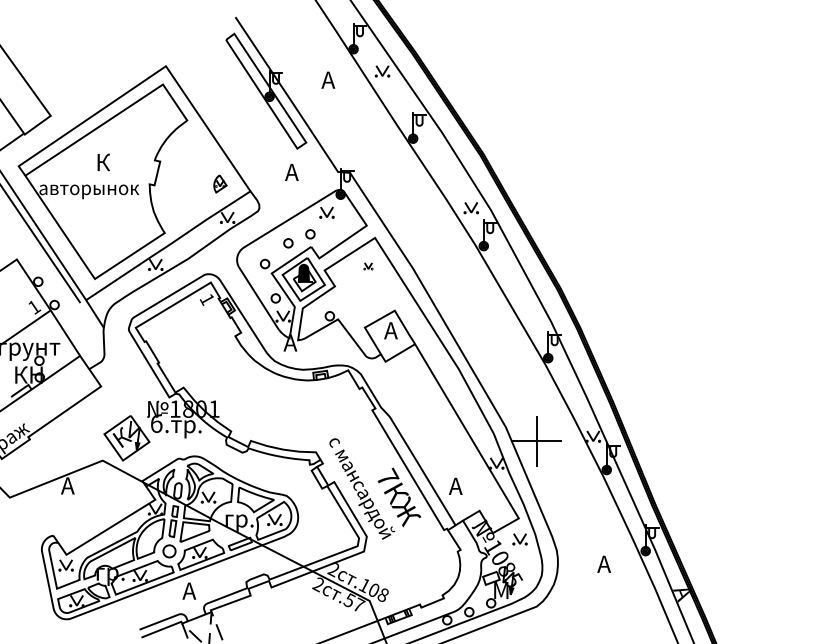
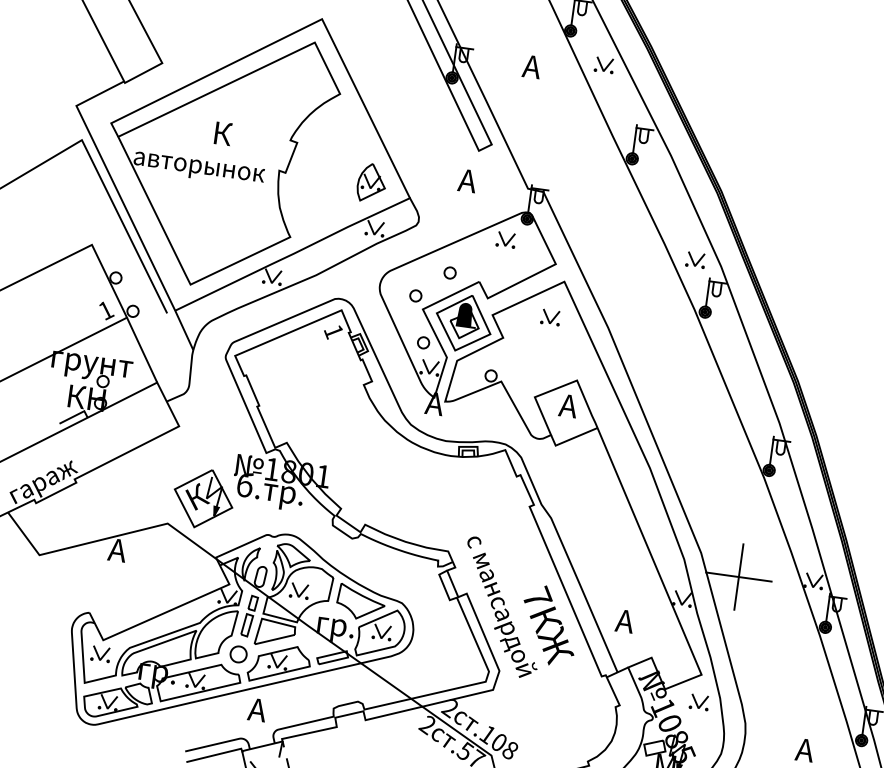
part: (220, 183) -> (372, 182), size x1.67
part: (310, 234) -> (480, 265), removed
part: (368, 266) -> (550, 317), size x1.67

